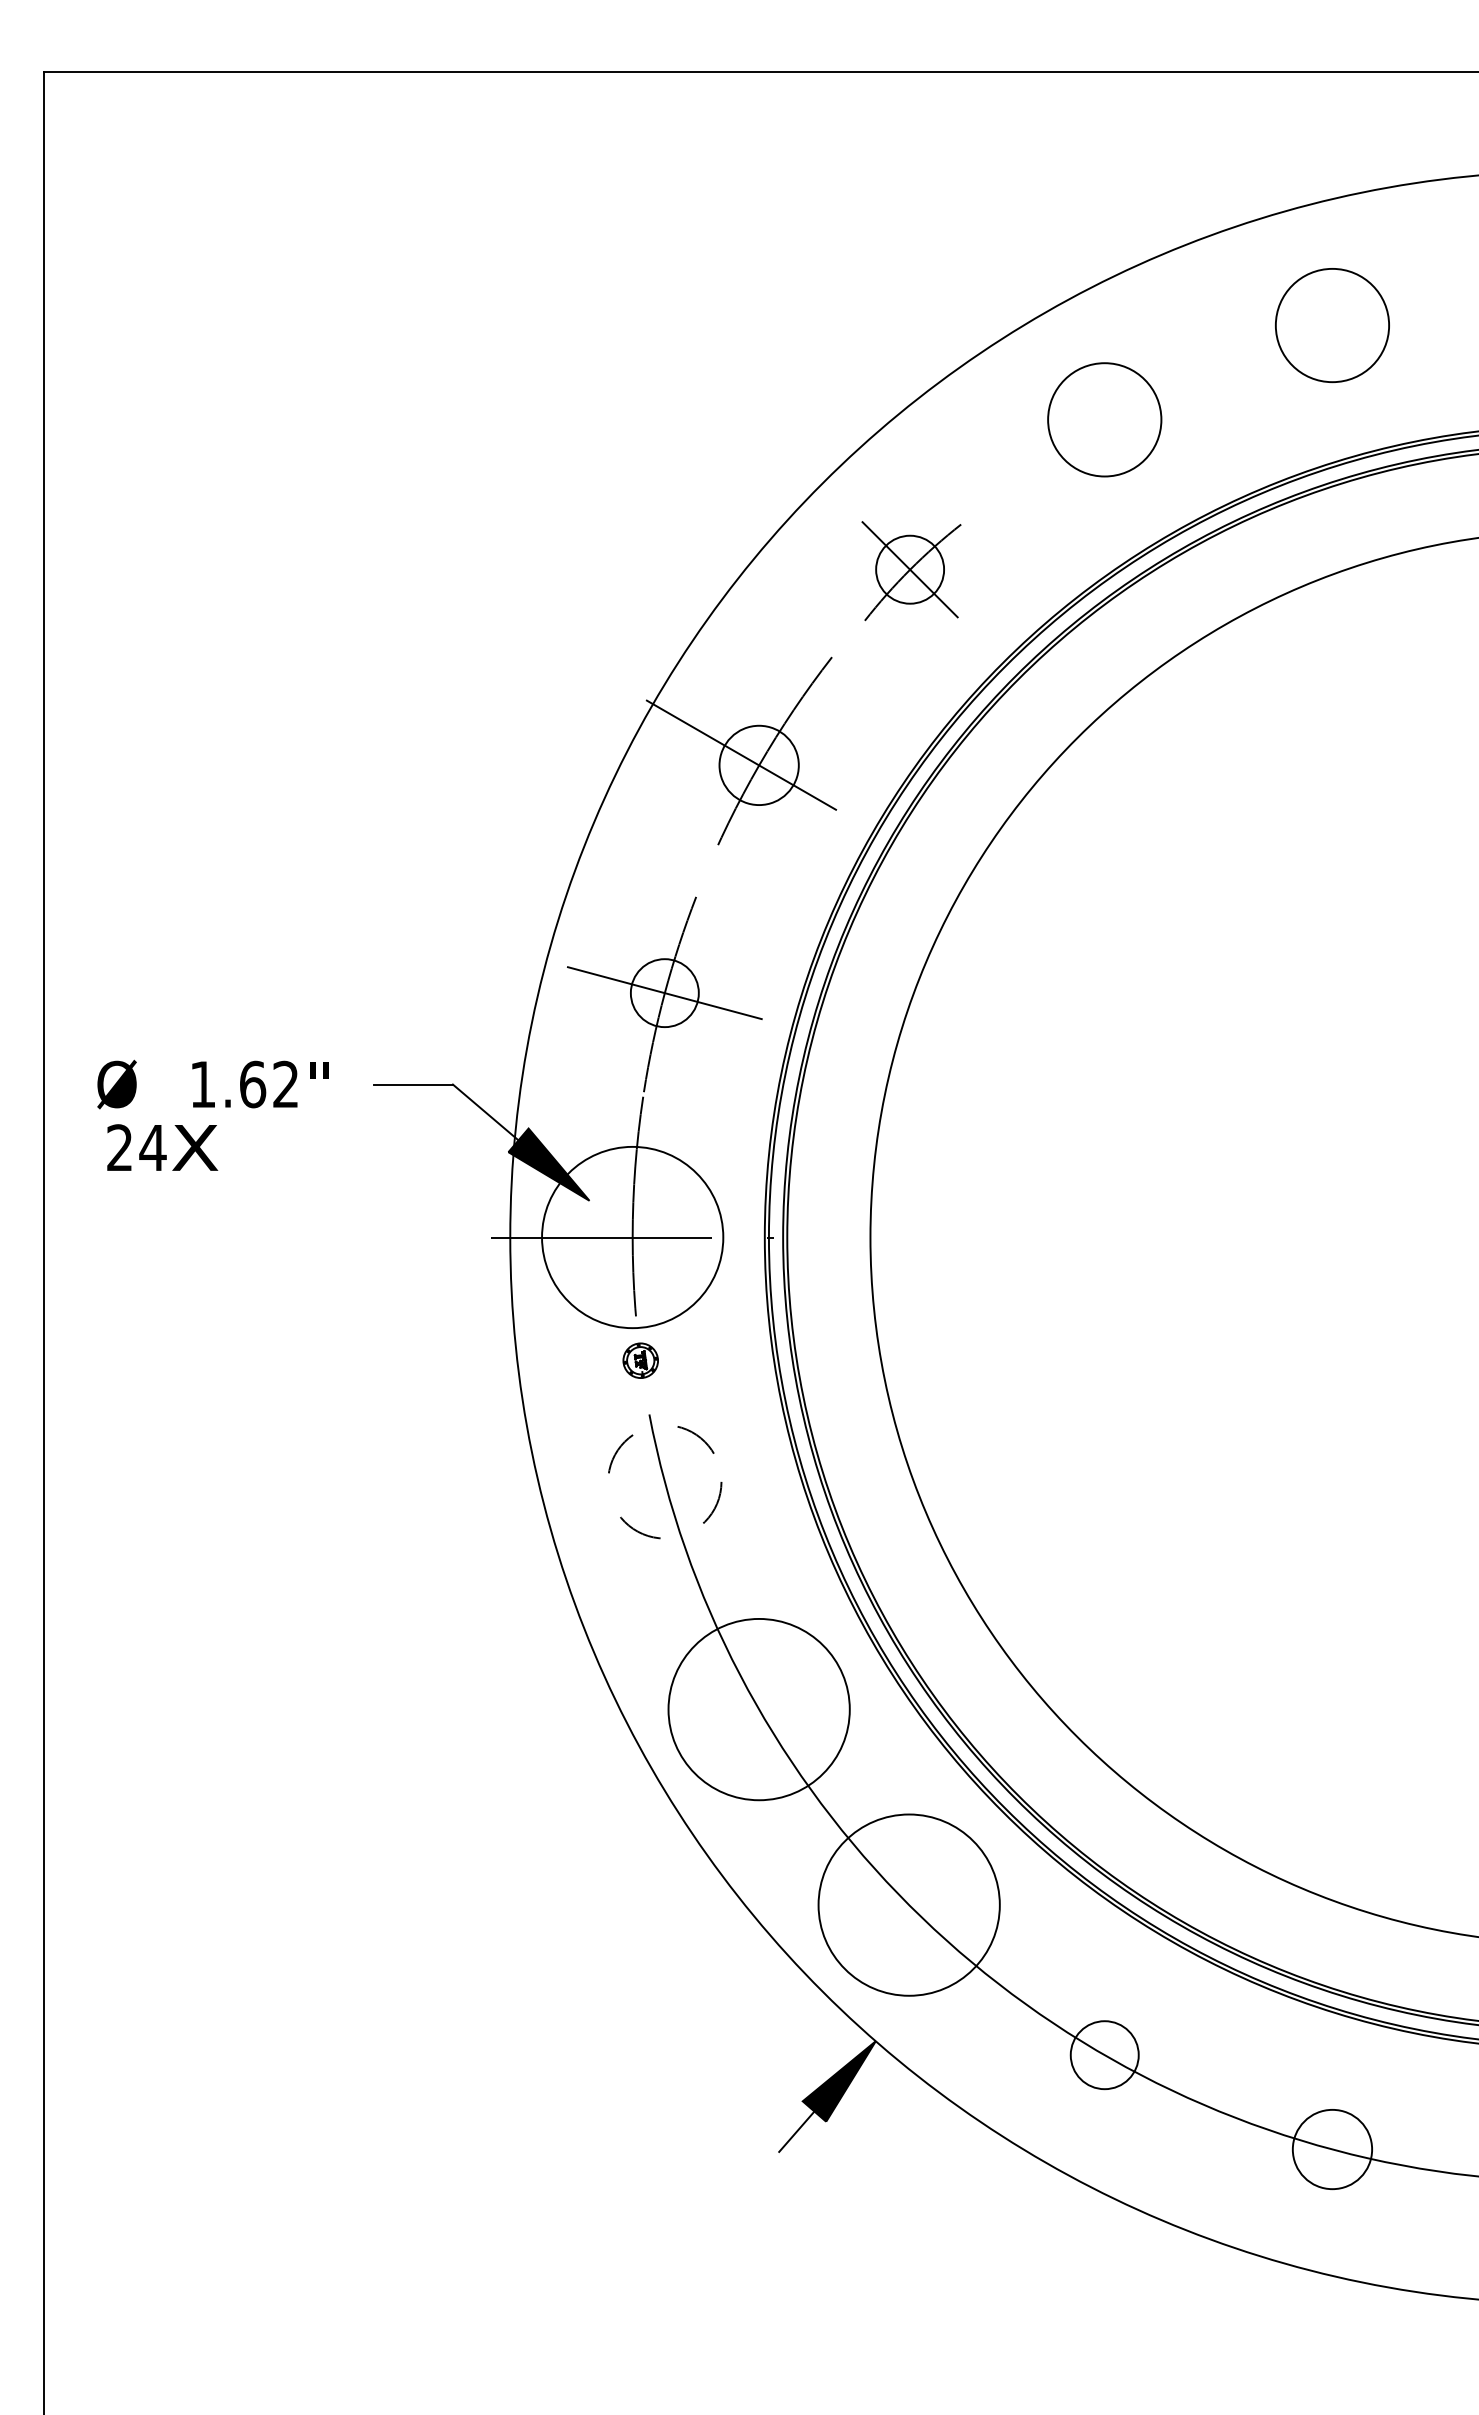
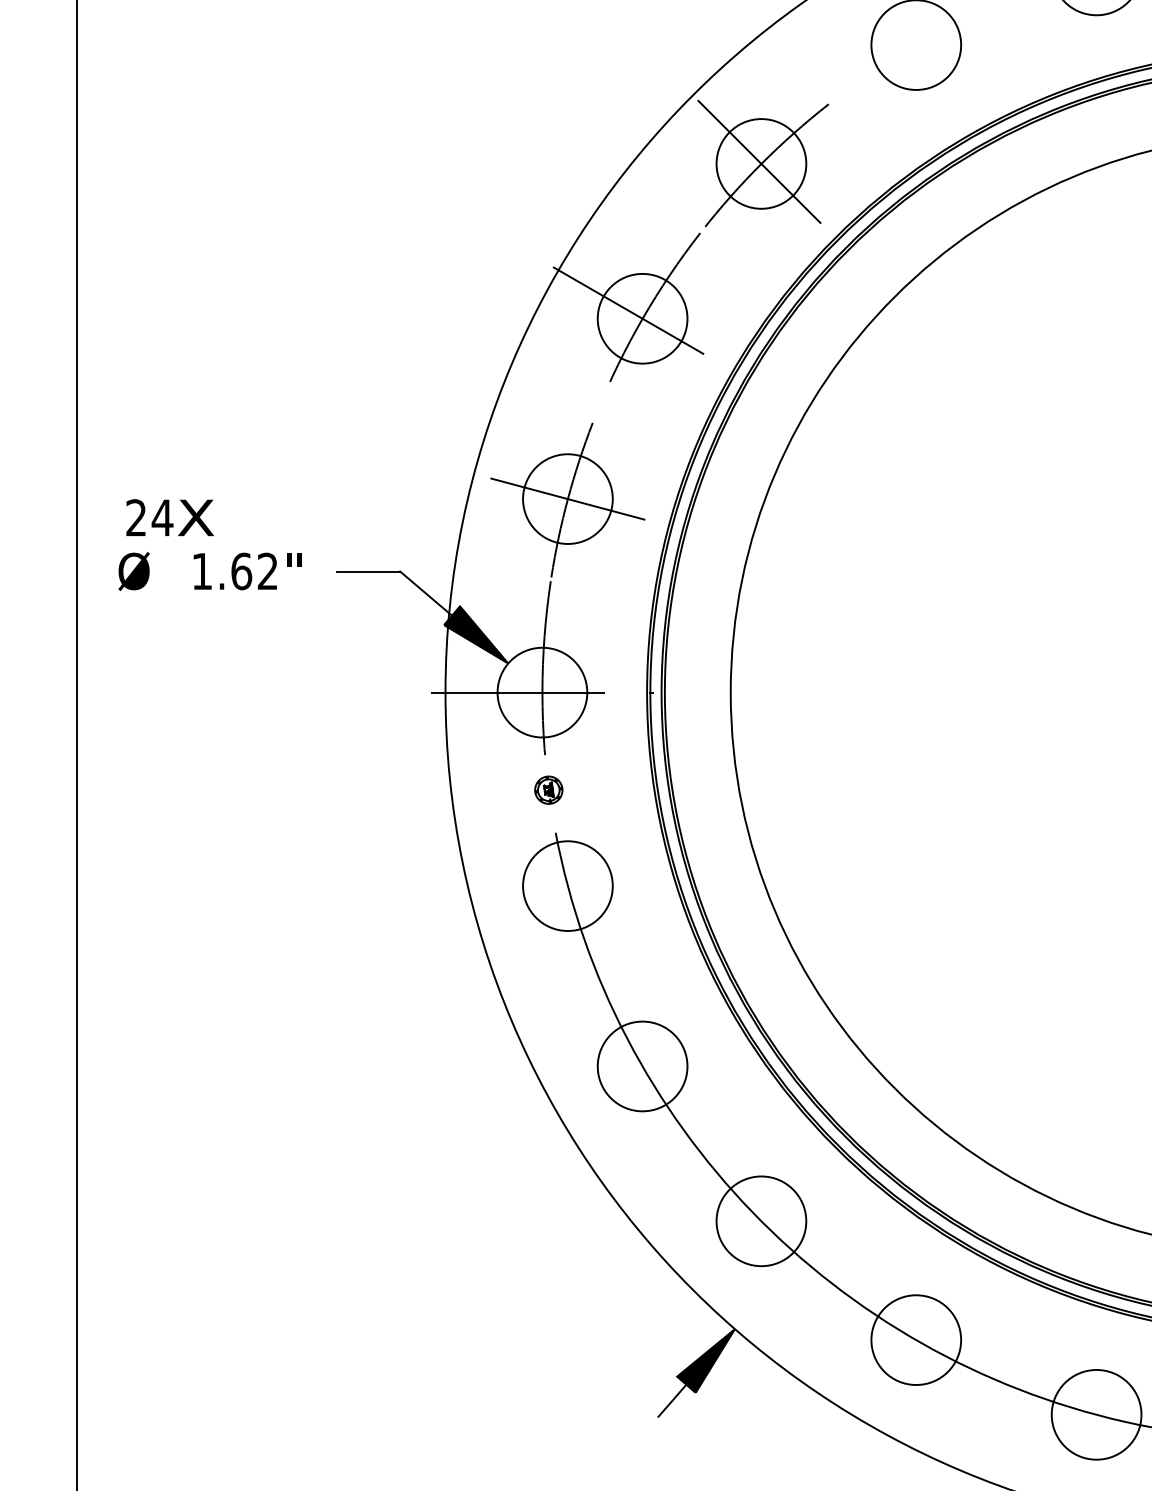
part: (911, 569) -> (763, 163), size x1.67
circle: (758, 765) -> (642, 318), size x1.43
circle: (664, 992) -> (567, 498), size x1.67
text: (162, 1147) -> (170, 517), moved
circle: (632, 1237) -> (542, 692), size x0.62
circle: (664, 1481) -> (567, 885), dashed -> solid
circle: (758, 1709) -> (642, 1066), size x0.62
circle: (908, 1904) -> (760, 1220), size x0.62
circle: (1104, 2054) -> (916, 1339), size x1.67
circle: (1332, 2149) -> (1096, 1414), size x1.43

